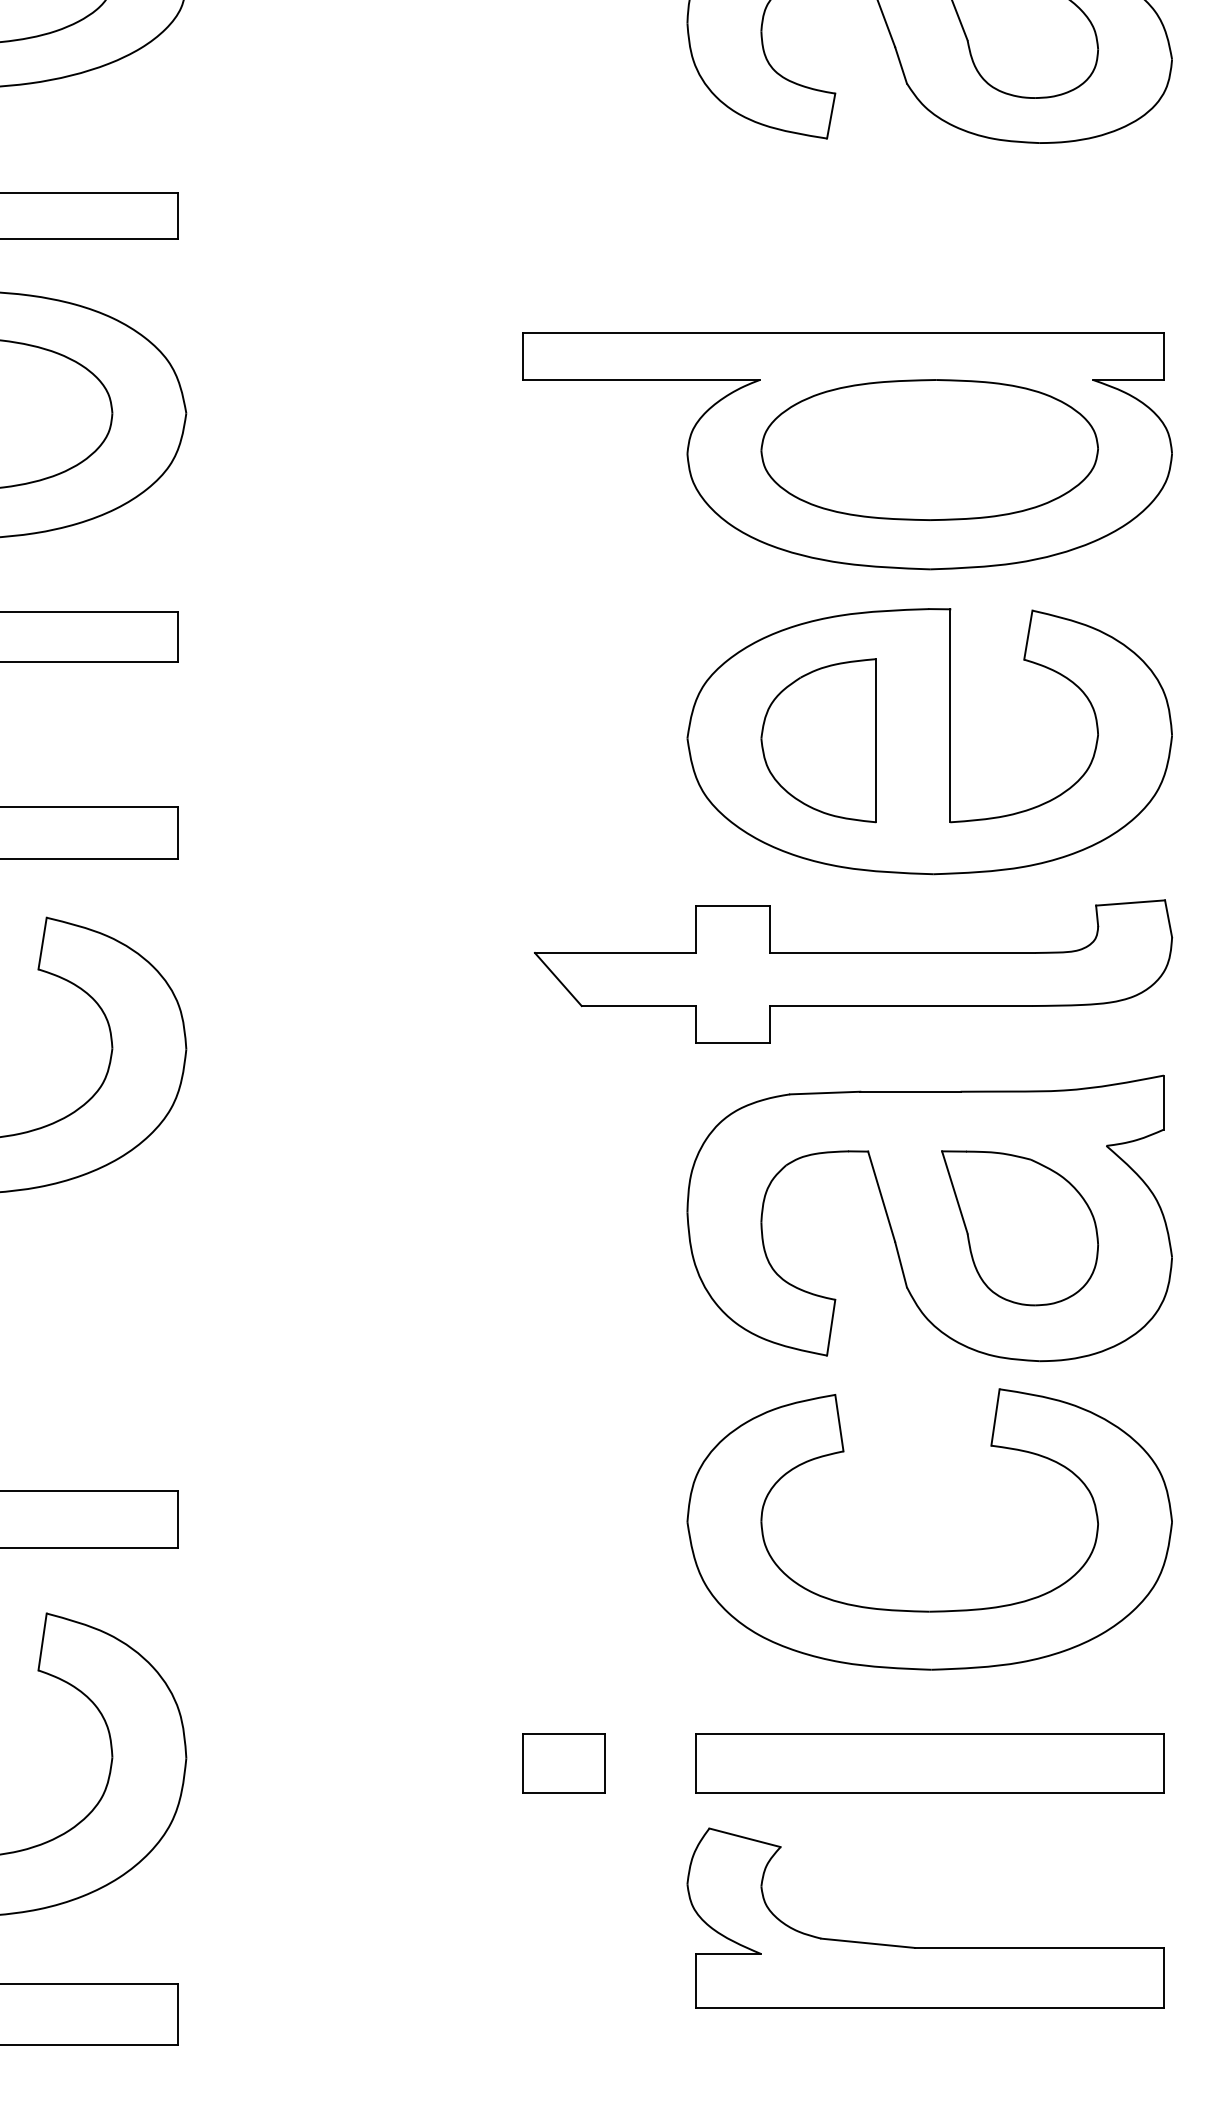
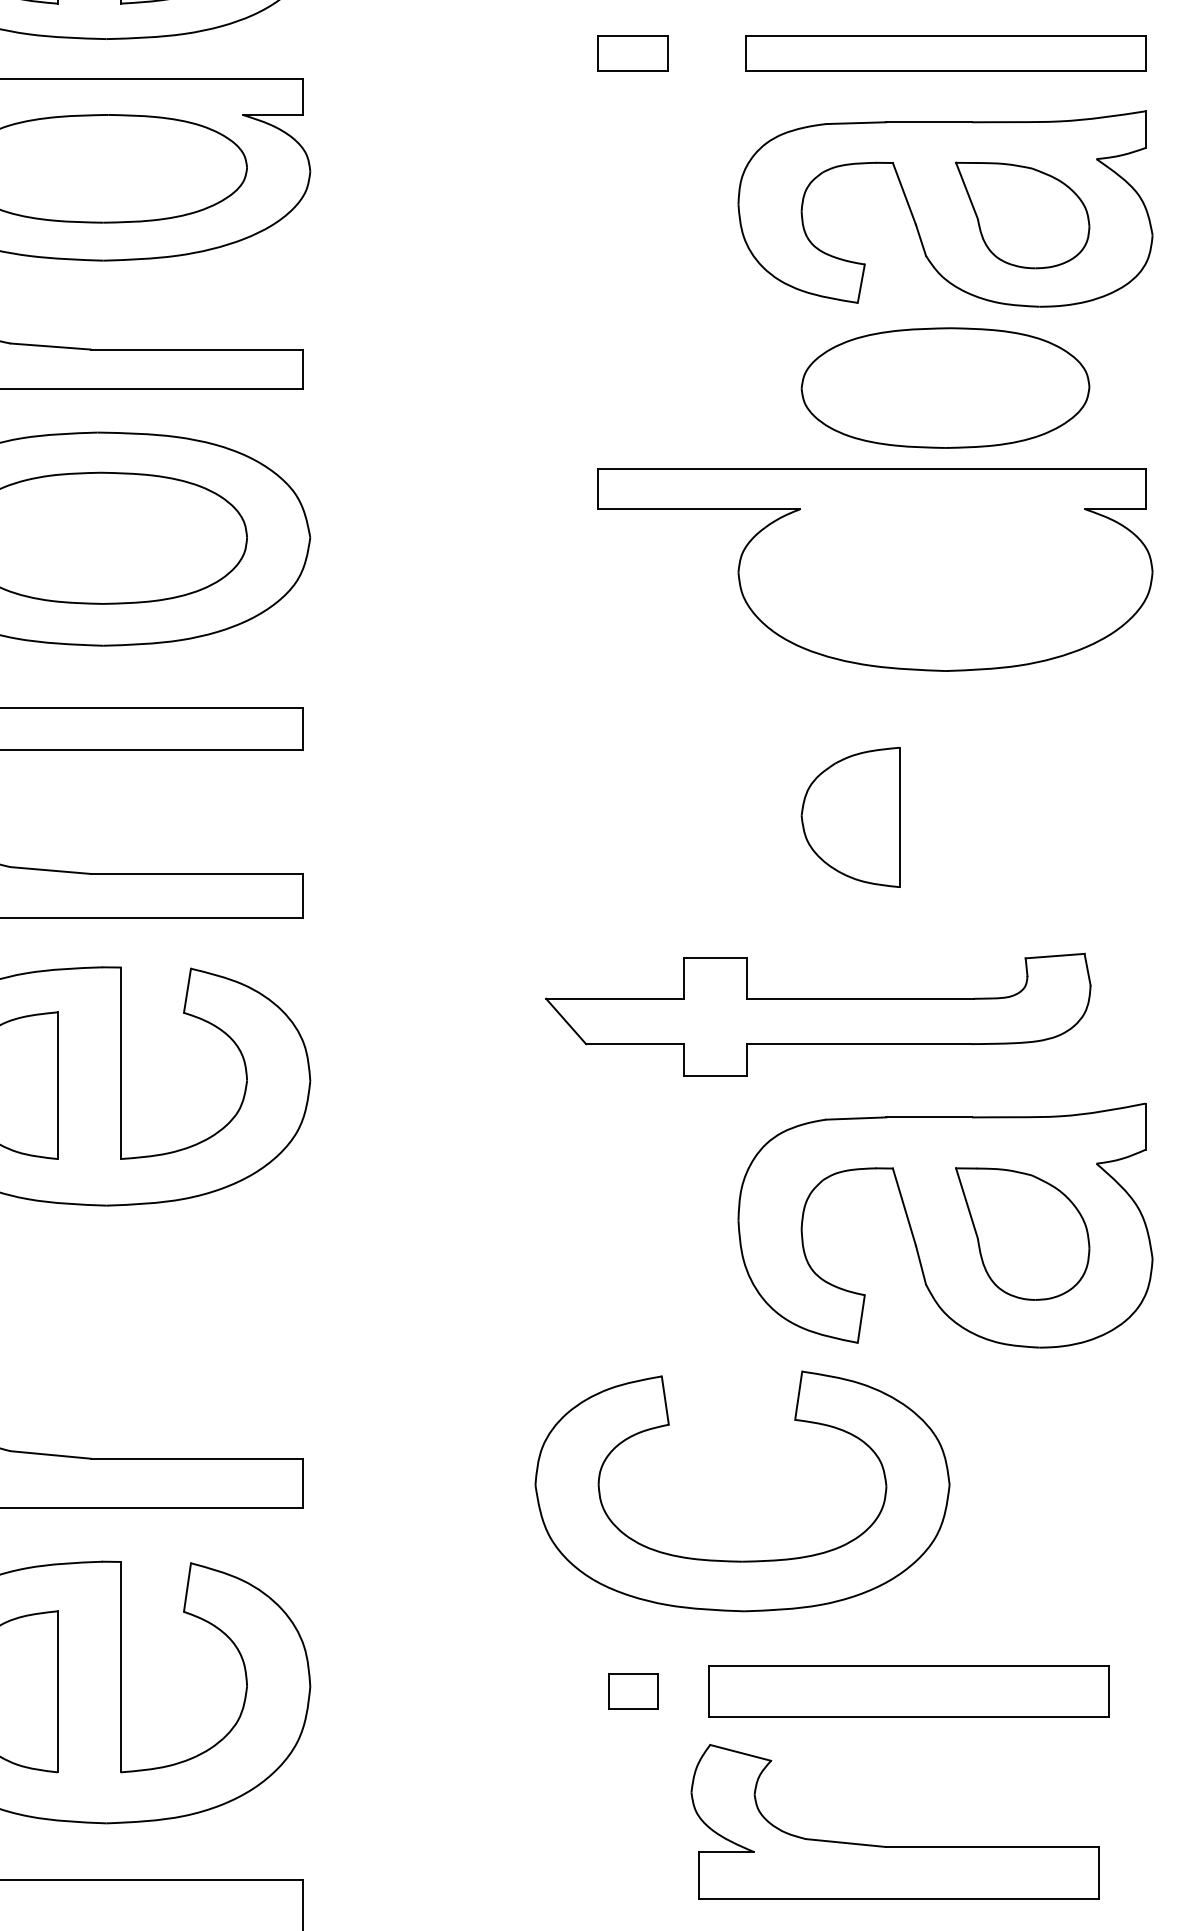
part: (929, 449) -> (945, 387), moved
part: (929, 741) -> (945, 818), removed
part: (853, 971) -> (818, 1014), moved
part: (929, 1610) -> (742, 1560), moved
part: (563, 1763) -> (632, 1691), size x0.7
part: (929, 1763) -> (908, 1691), moved
part: (925, 1947) -> (894, 1846), moved

